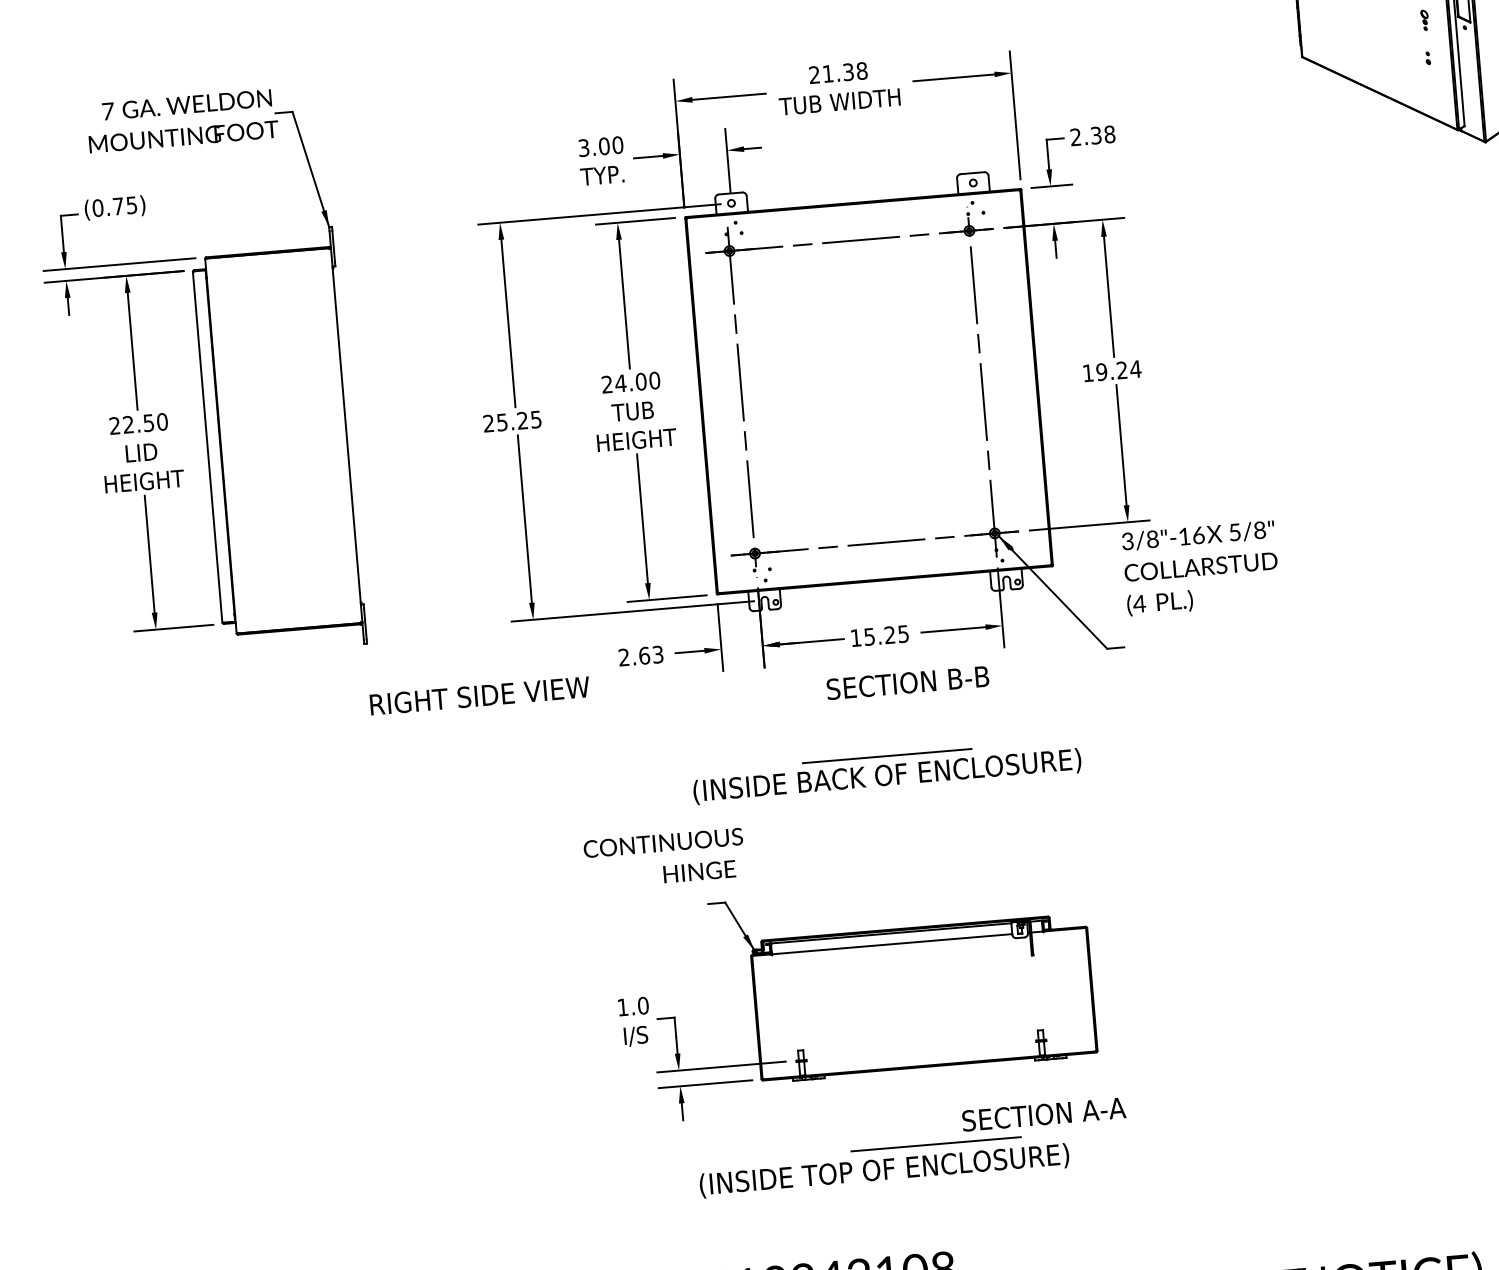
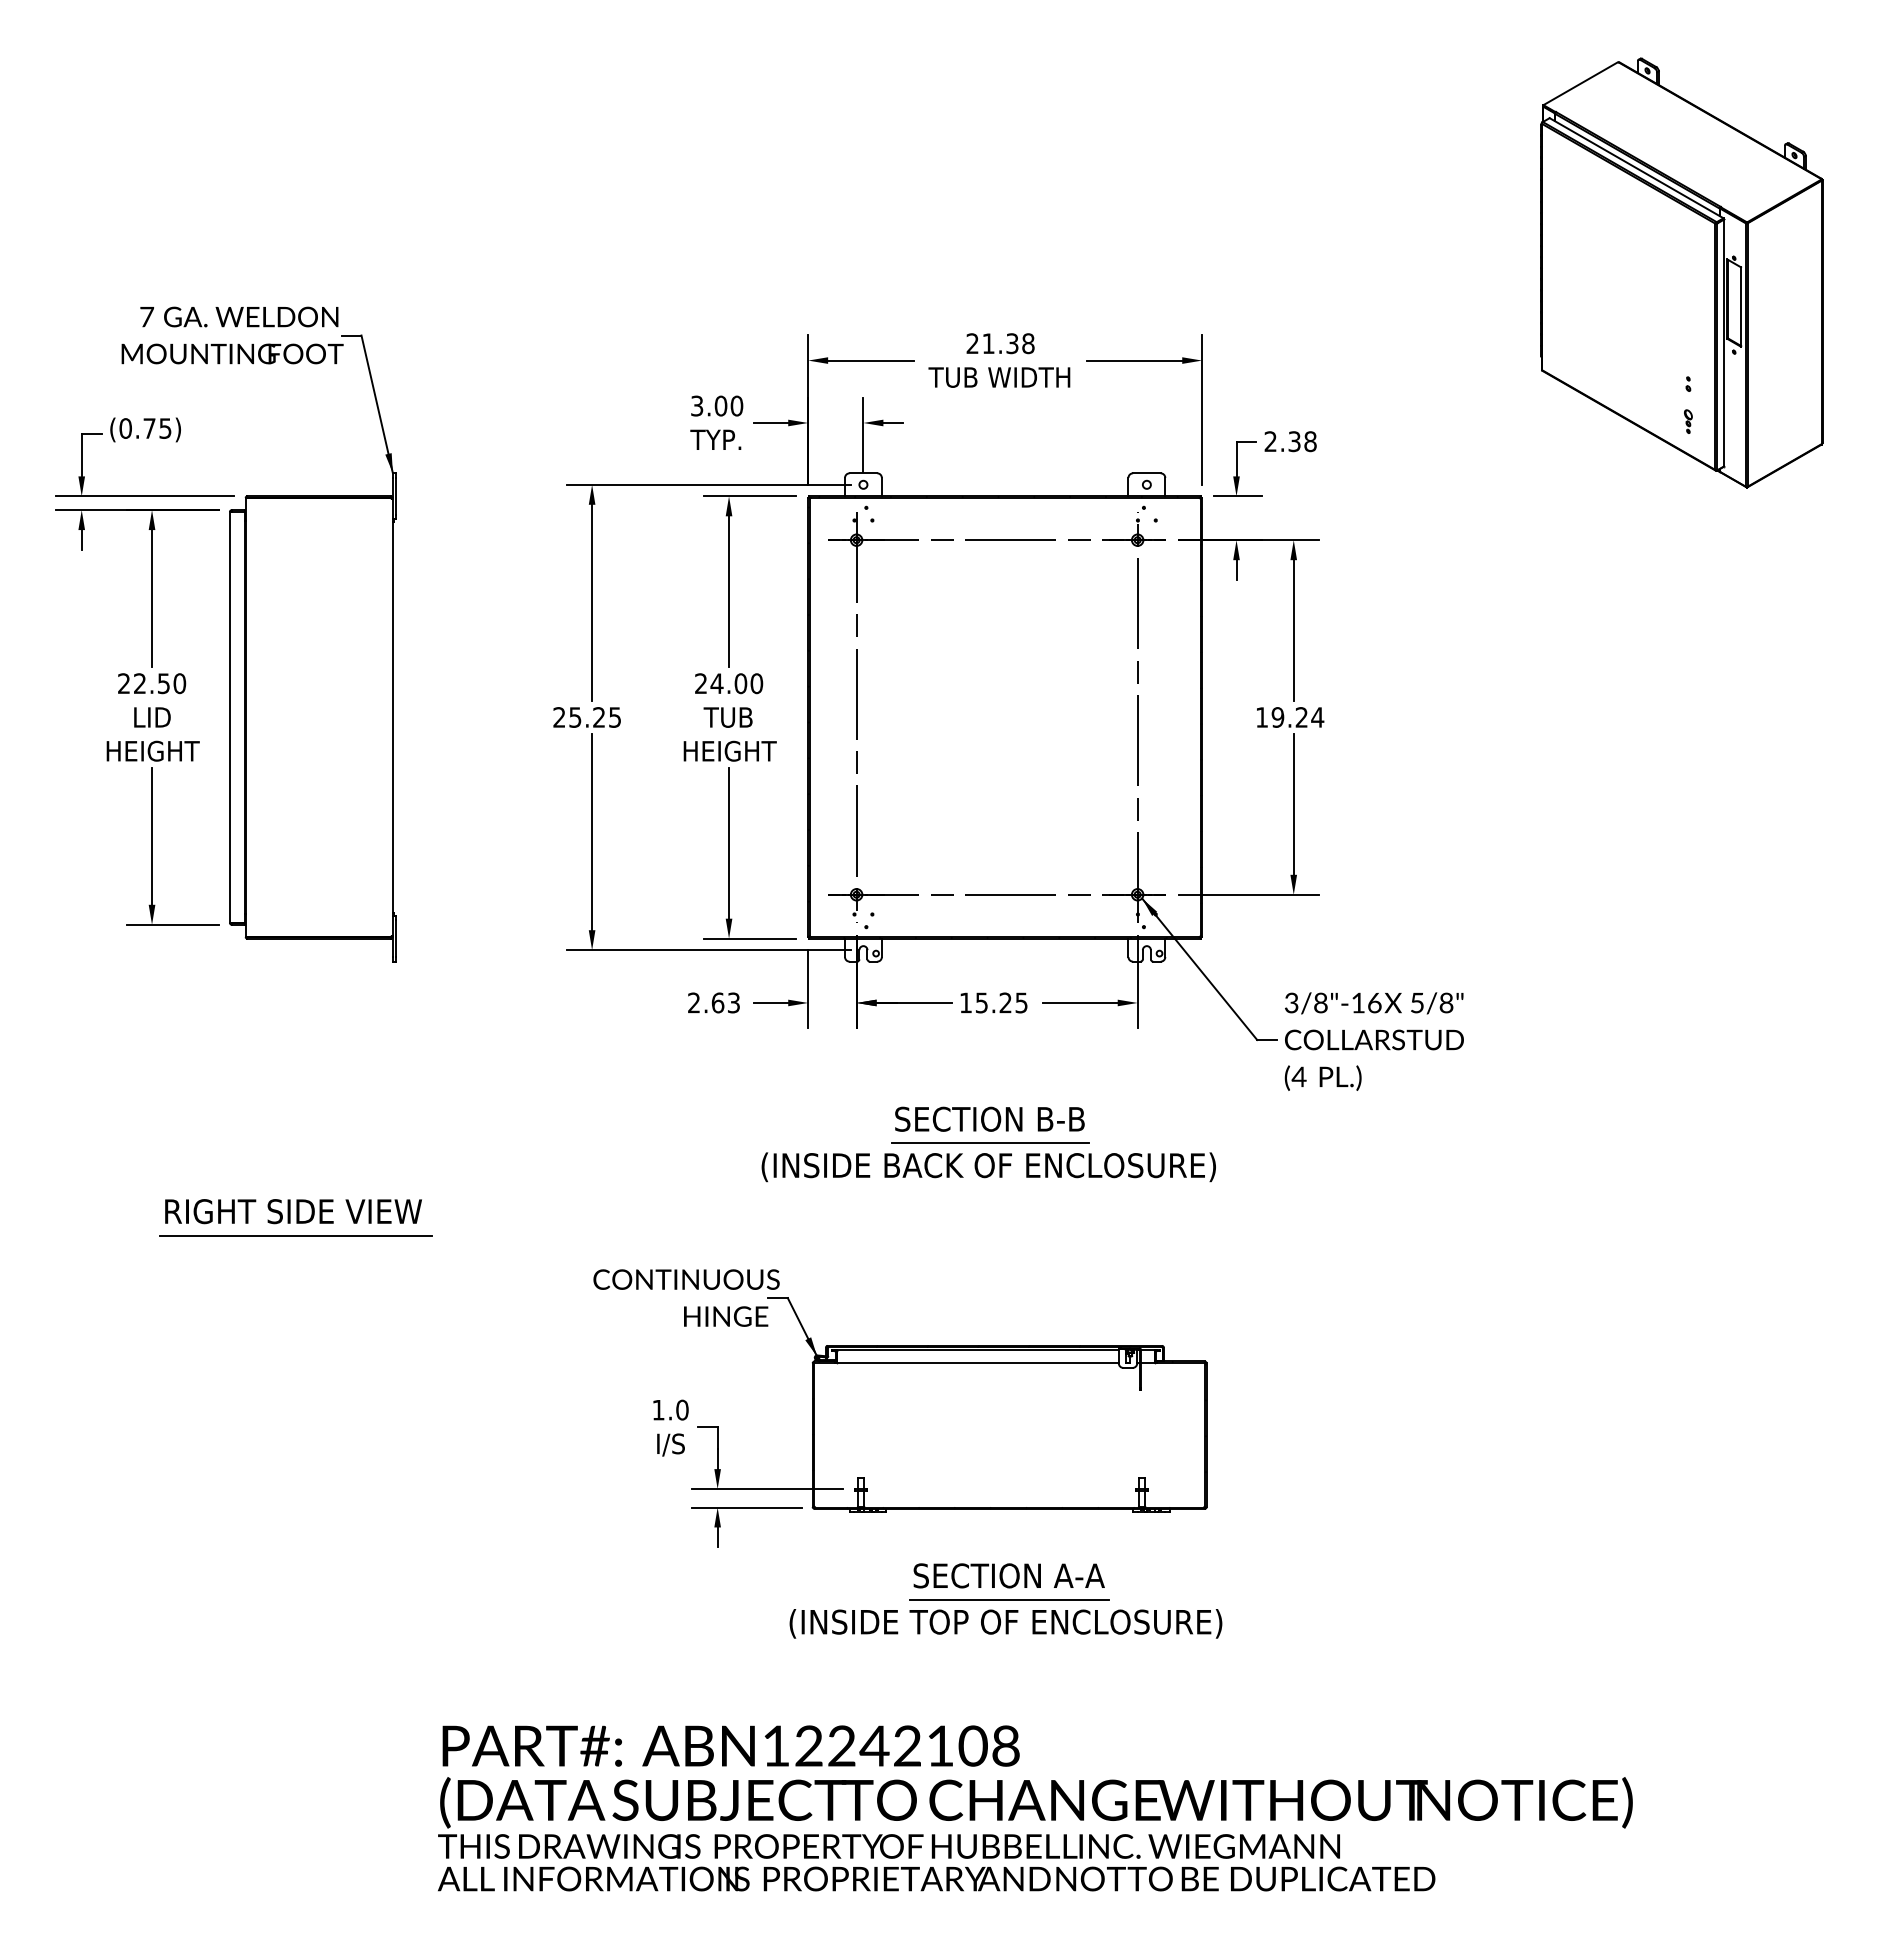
part: (1425, 20) -> (1688, 421), moved
text: (1200, 568) -> (1373, 1041), moved
text: (907, 682) -> (989, 1118), moved
text: (479, 695) -> (293, 1211), moved
text: (664, 858) -> (686, 1297), moved
line: (300, 884) -> (295, 1235), added
text: (1043, 1114) -> (1008, 1575), moved
text: (884, 1170) -> (1005, 1623), moved

